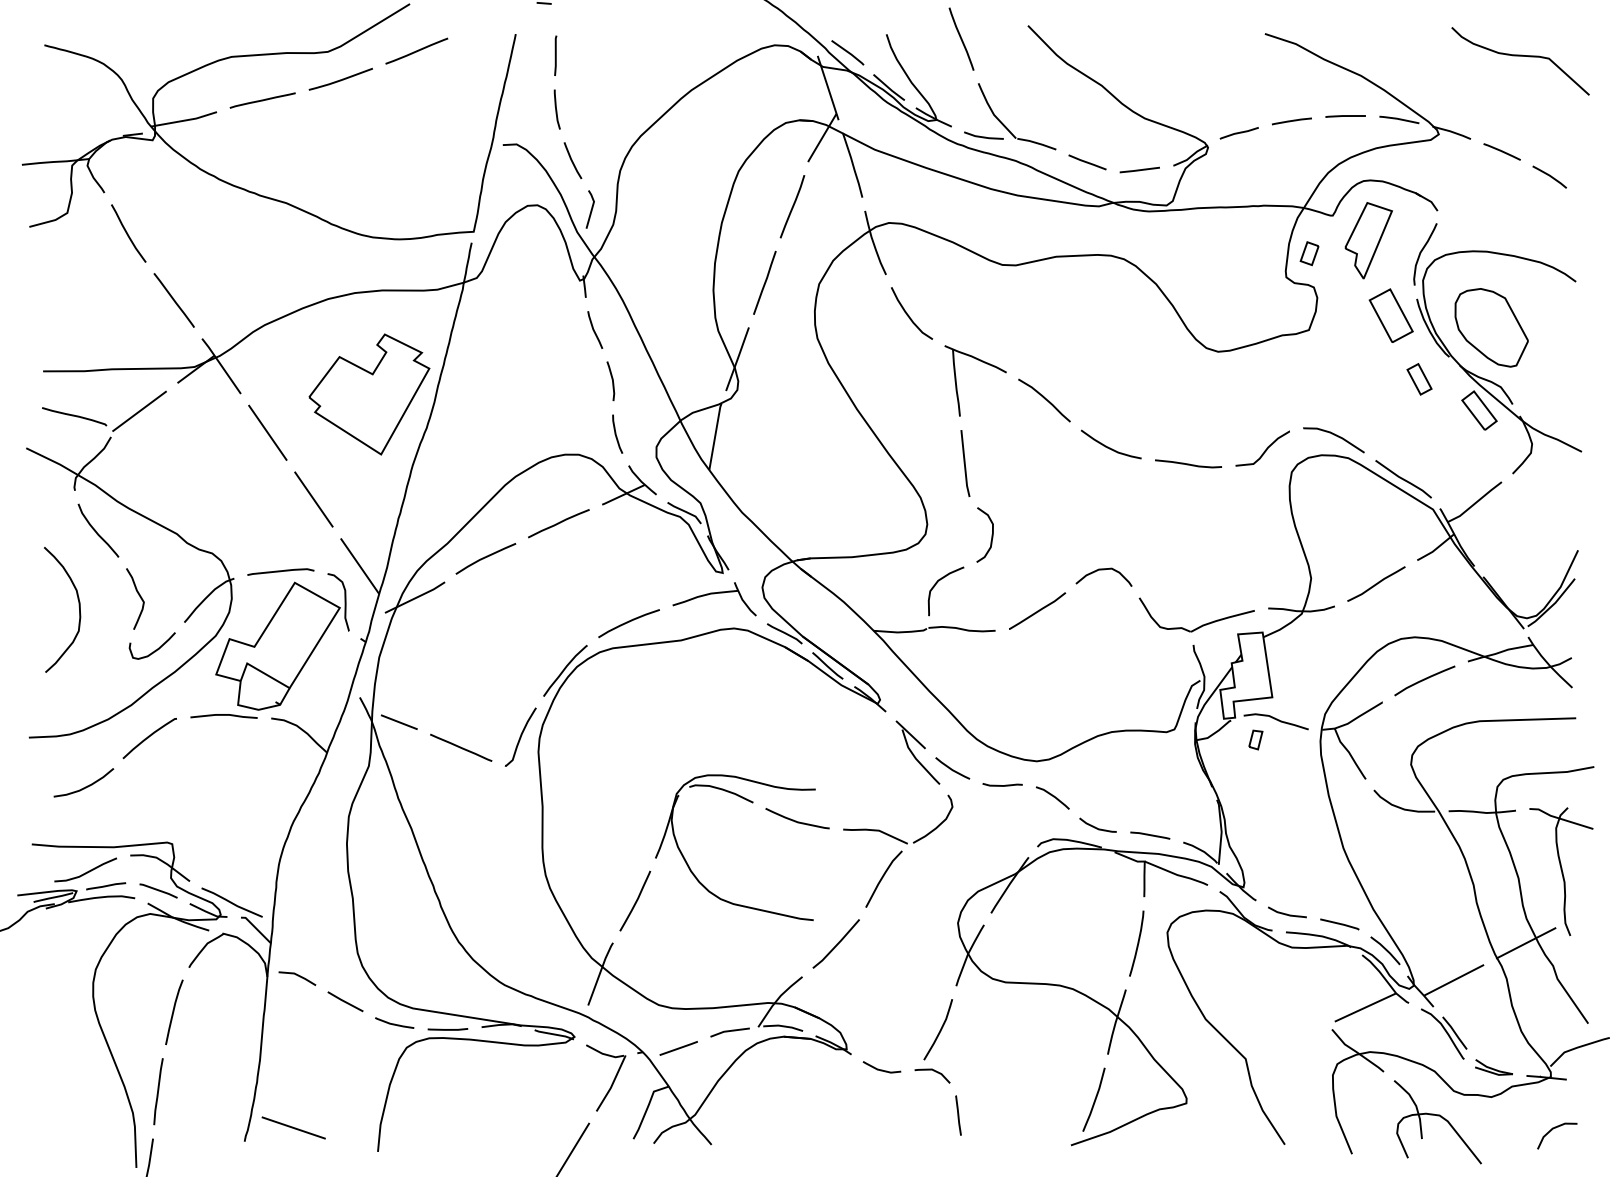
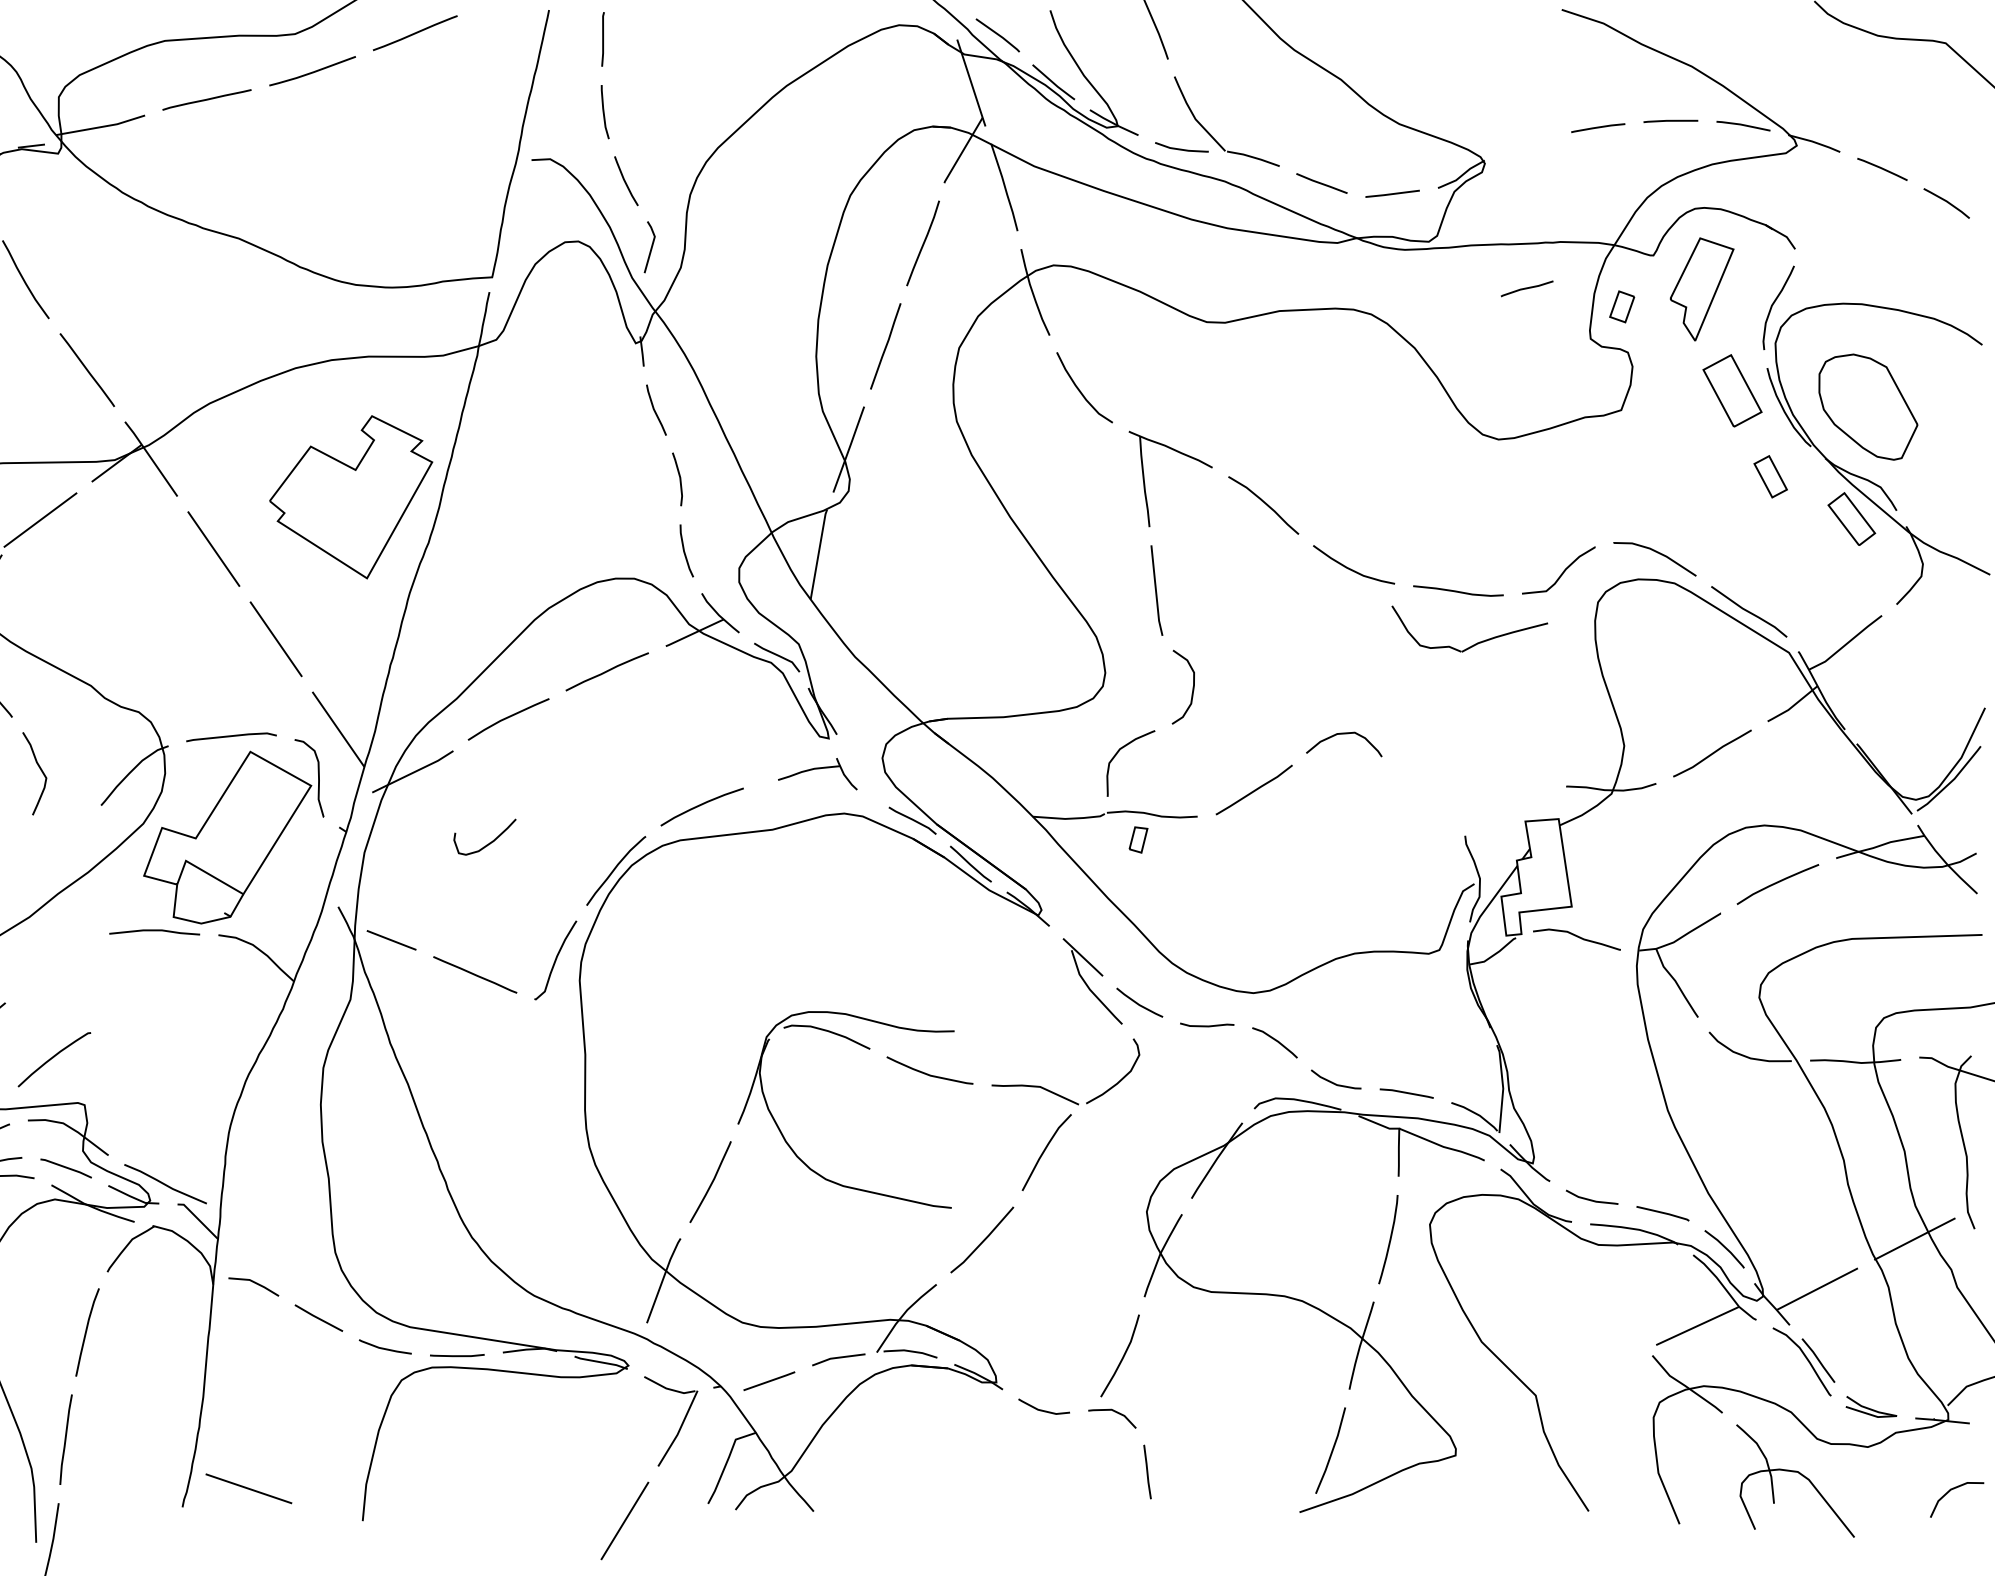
line: (1238, 133) -> (1526, 289), moved
part: (714, 599) -> (817, 774), size x0.7
part: (1202, 624) -> (1477, 641), moved
curve: (155, 649) -> (489, 841), moved
curve: (149, 737) -> (53, 1058), moved
part: (1255, 739) -> (1138, 839), moved

